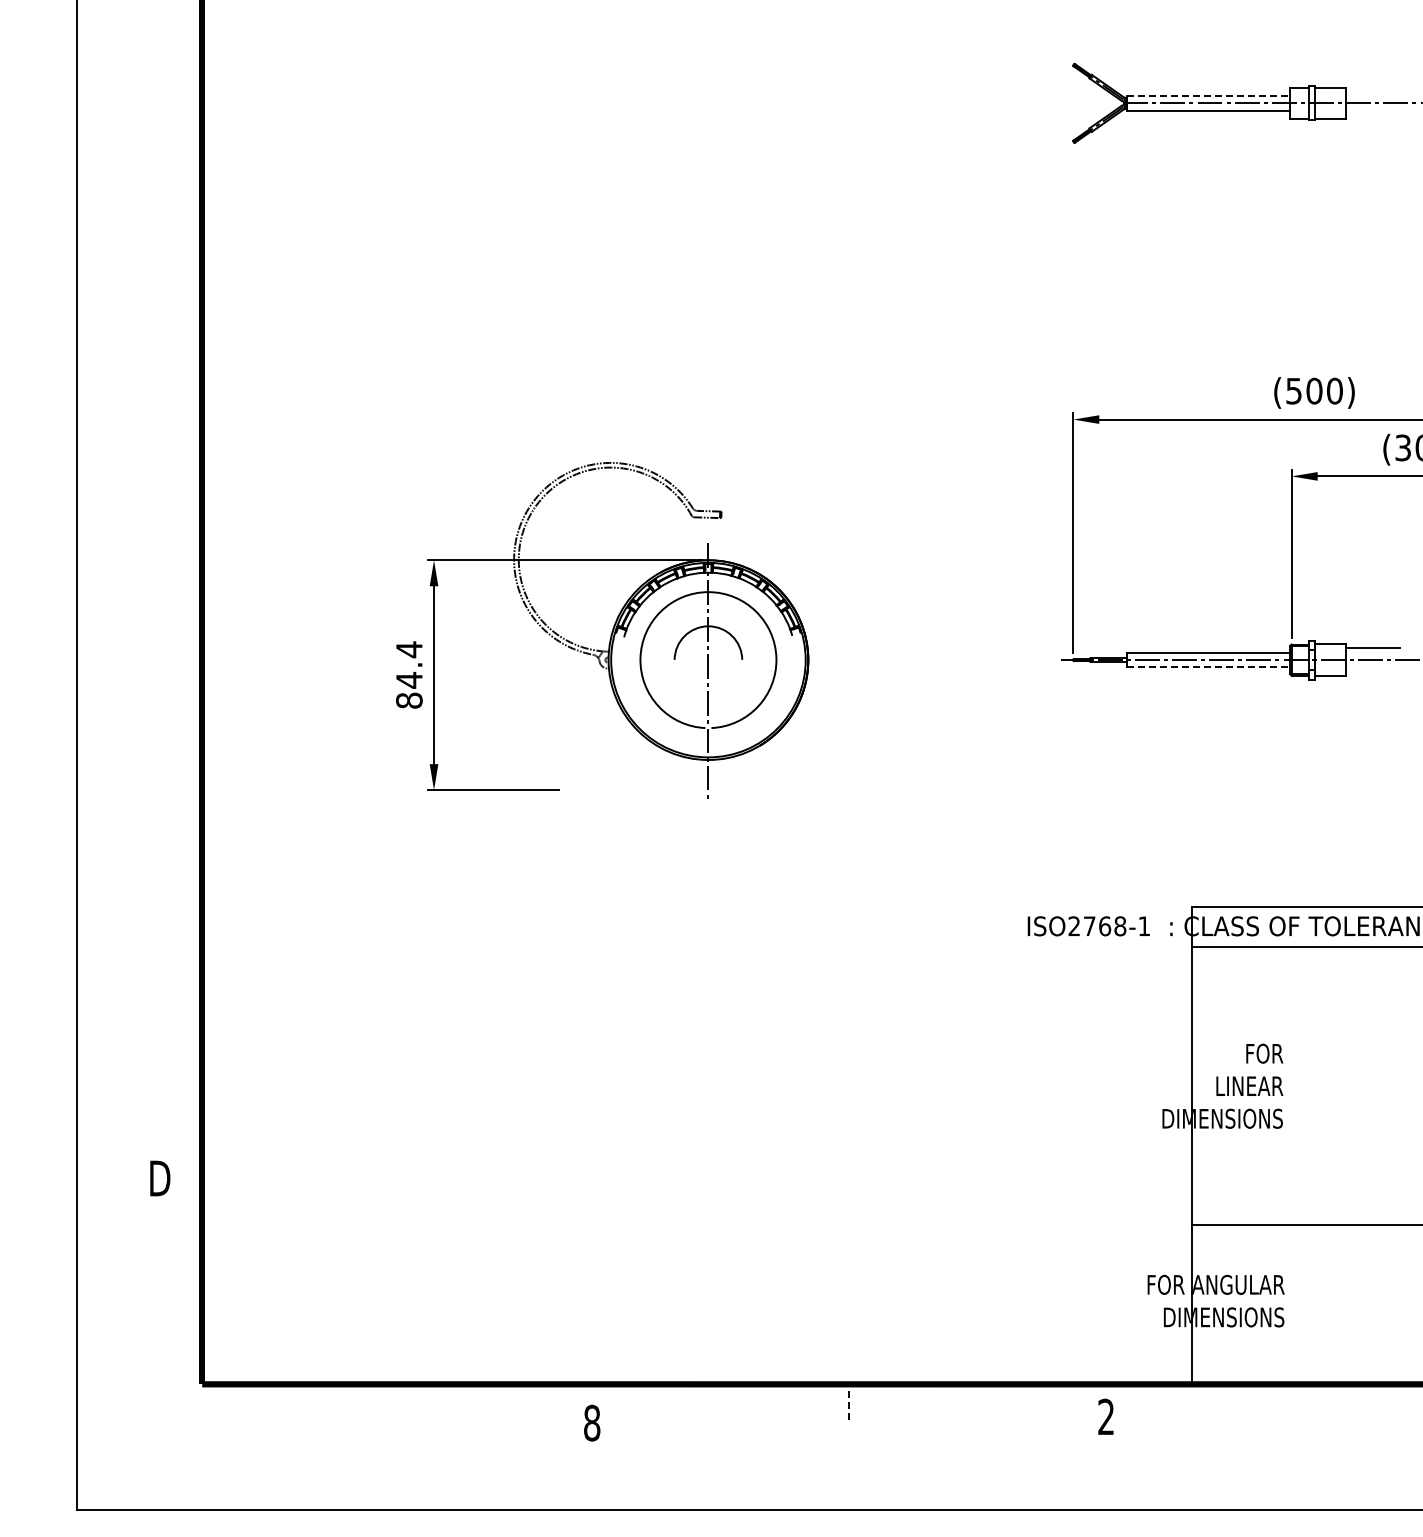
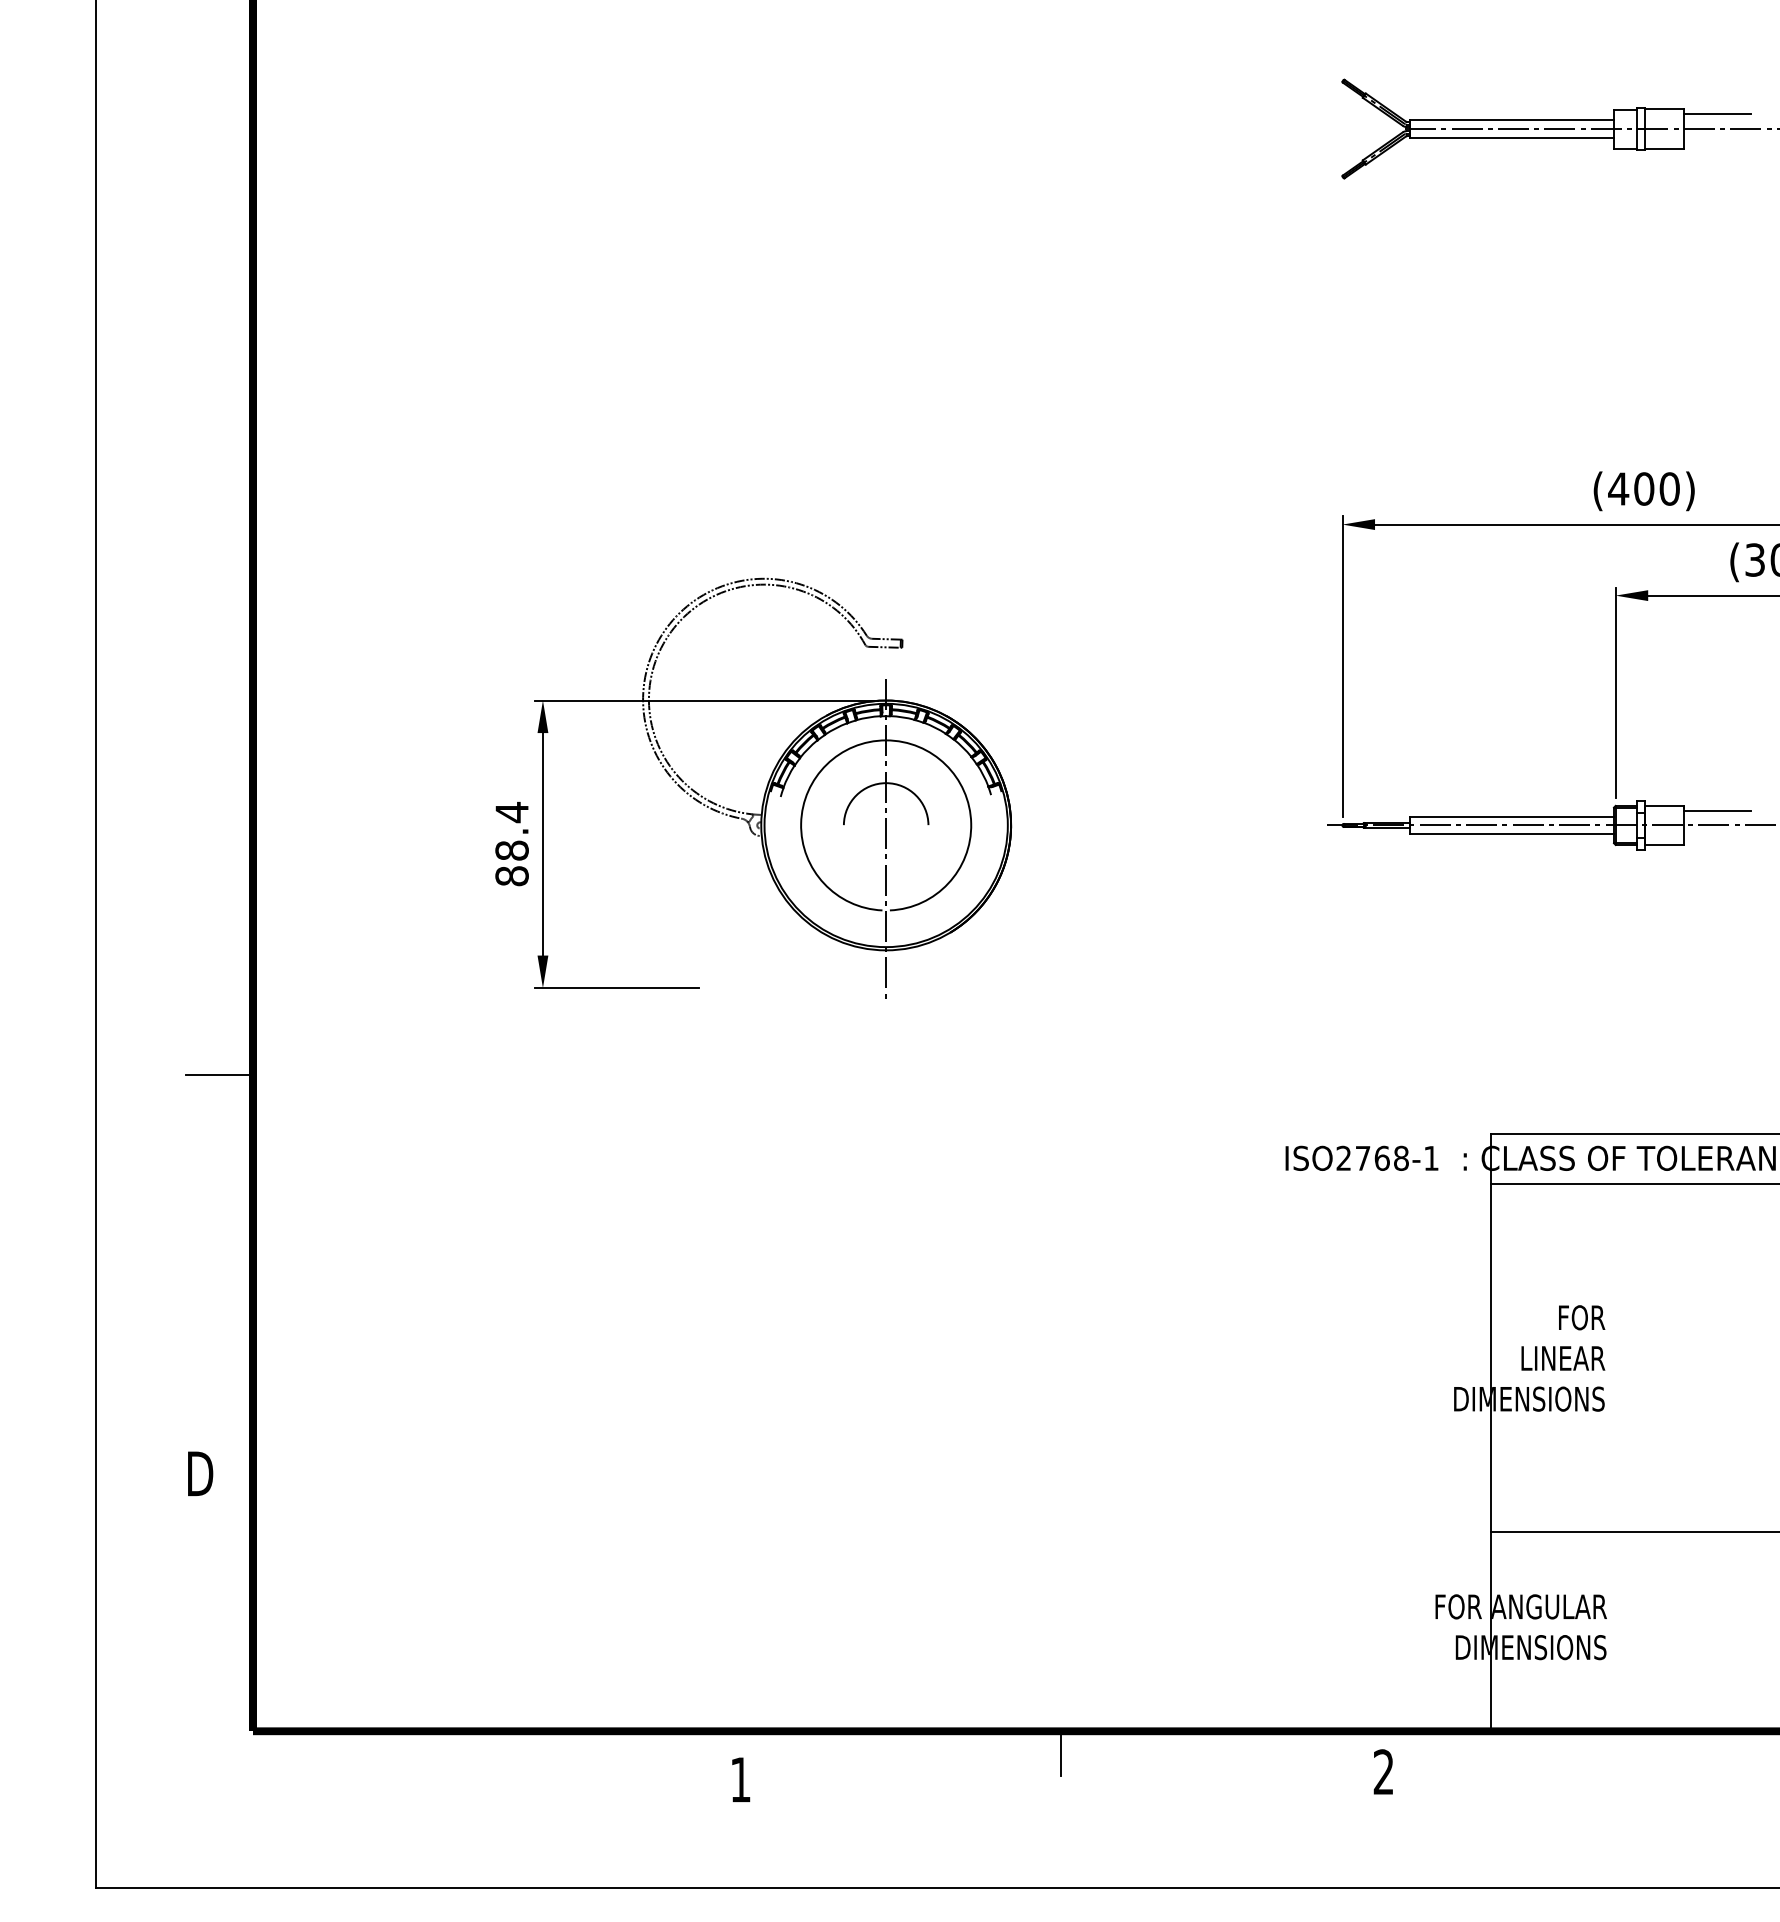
line: (1372, 91) -> (1716, 114), added
line: (1208, 96) -> (1511, 120), dashed -> solid
text: (1293, 391) -> (1617, 489), (500) -> (400)
line: (1208, 667) -> (1511, 834), dashed -> solid
text: (409, 679) -> (512, 849), 84.4 -> 88.4
line: (175, 859) -> (219, 1074), added
line: (848, 1402) -> (1061, 1754), dashed -> solid
text: (592, 1422) -> (741, 1779), 8 -> 1

